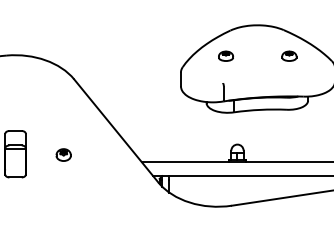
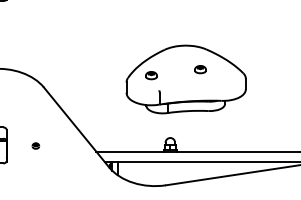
part: (226, 56) -> (151, 75), moved
part: (289, 56) -> (200, 69), moved
part: (63, 154) -> (35, 145), size x0.6

